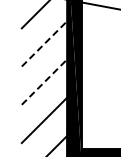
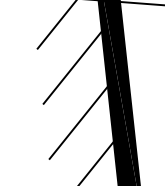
line: (44, 43) -> (72, 66), dashed -> solid
line: (44, 82) -> (78, 123), dashed -> solid

